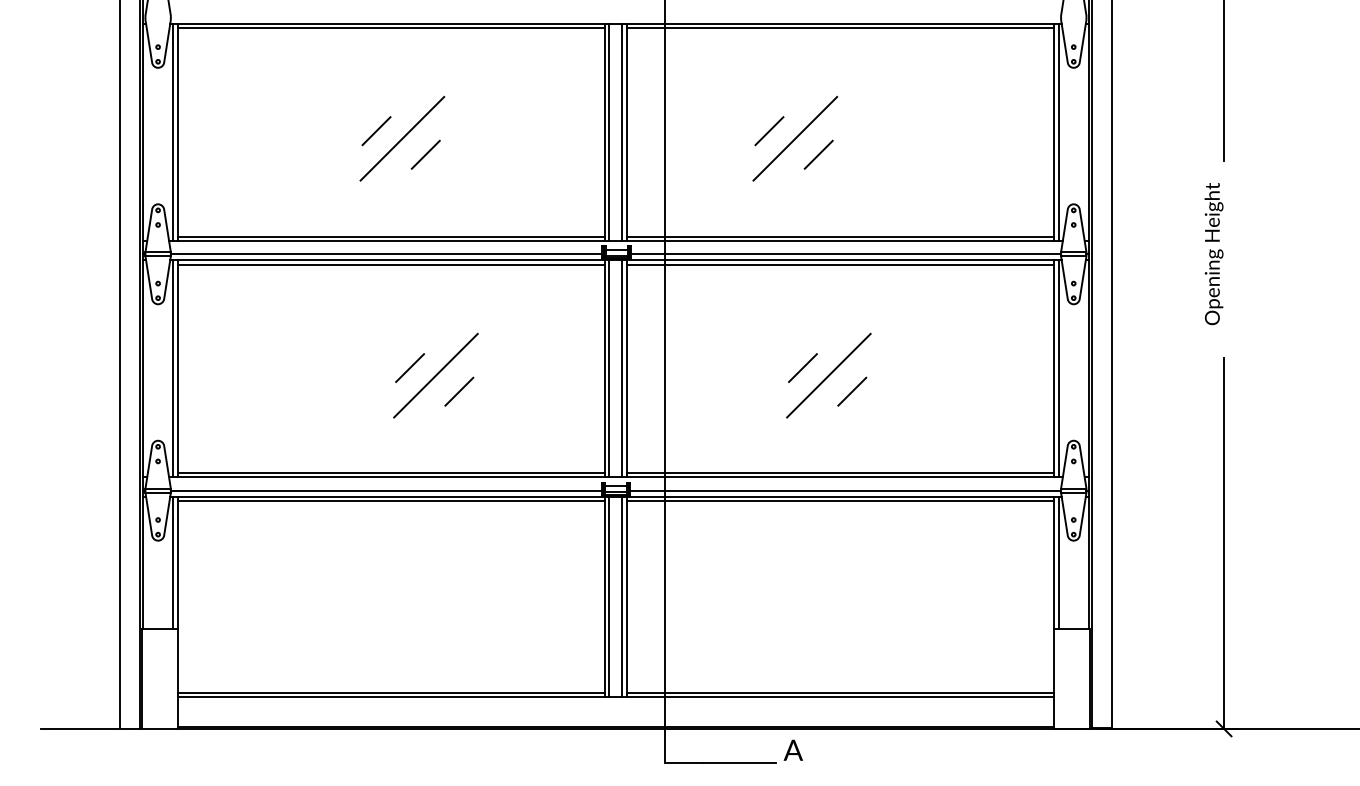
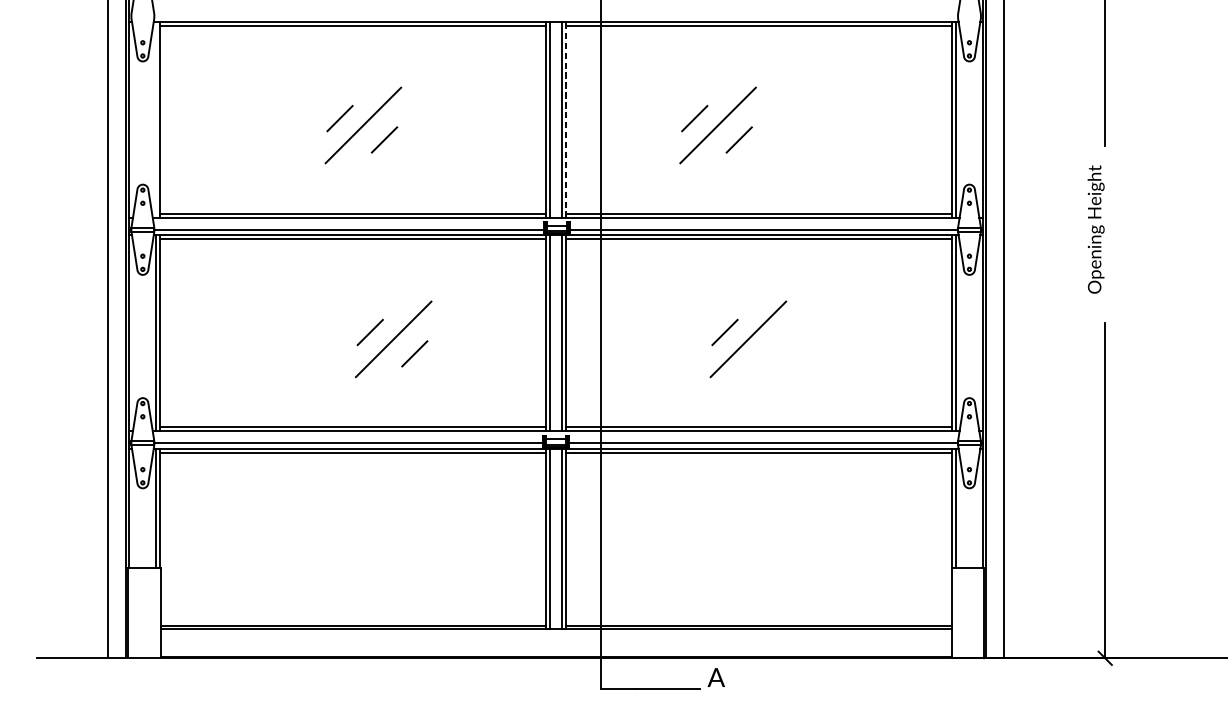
line: (173, 132) -> (156, 119), removed
line: (626, 132) -> (565, 119), solid -> dashed
line: (852, 391) -> (769, 353), removed

